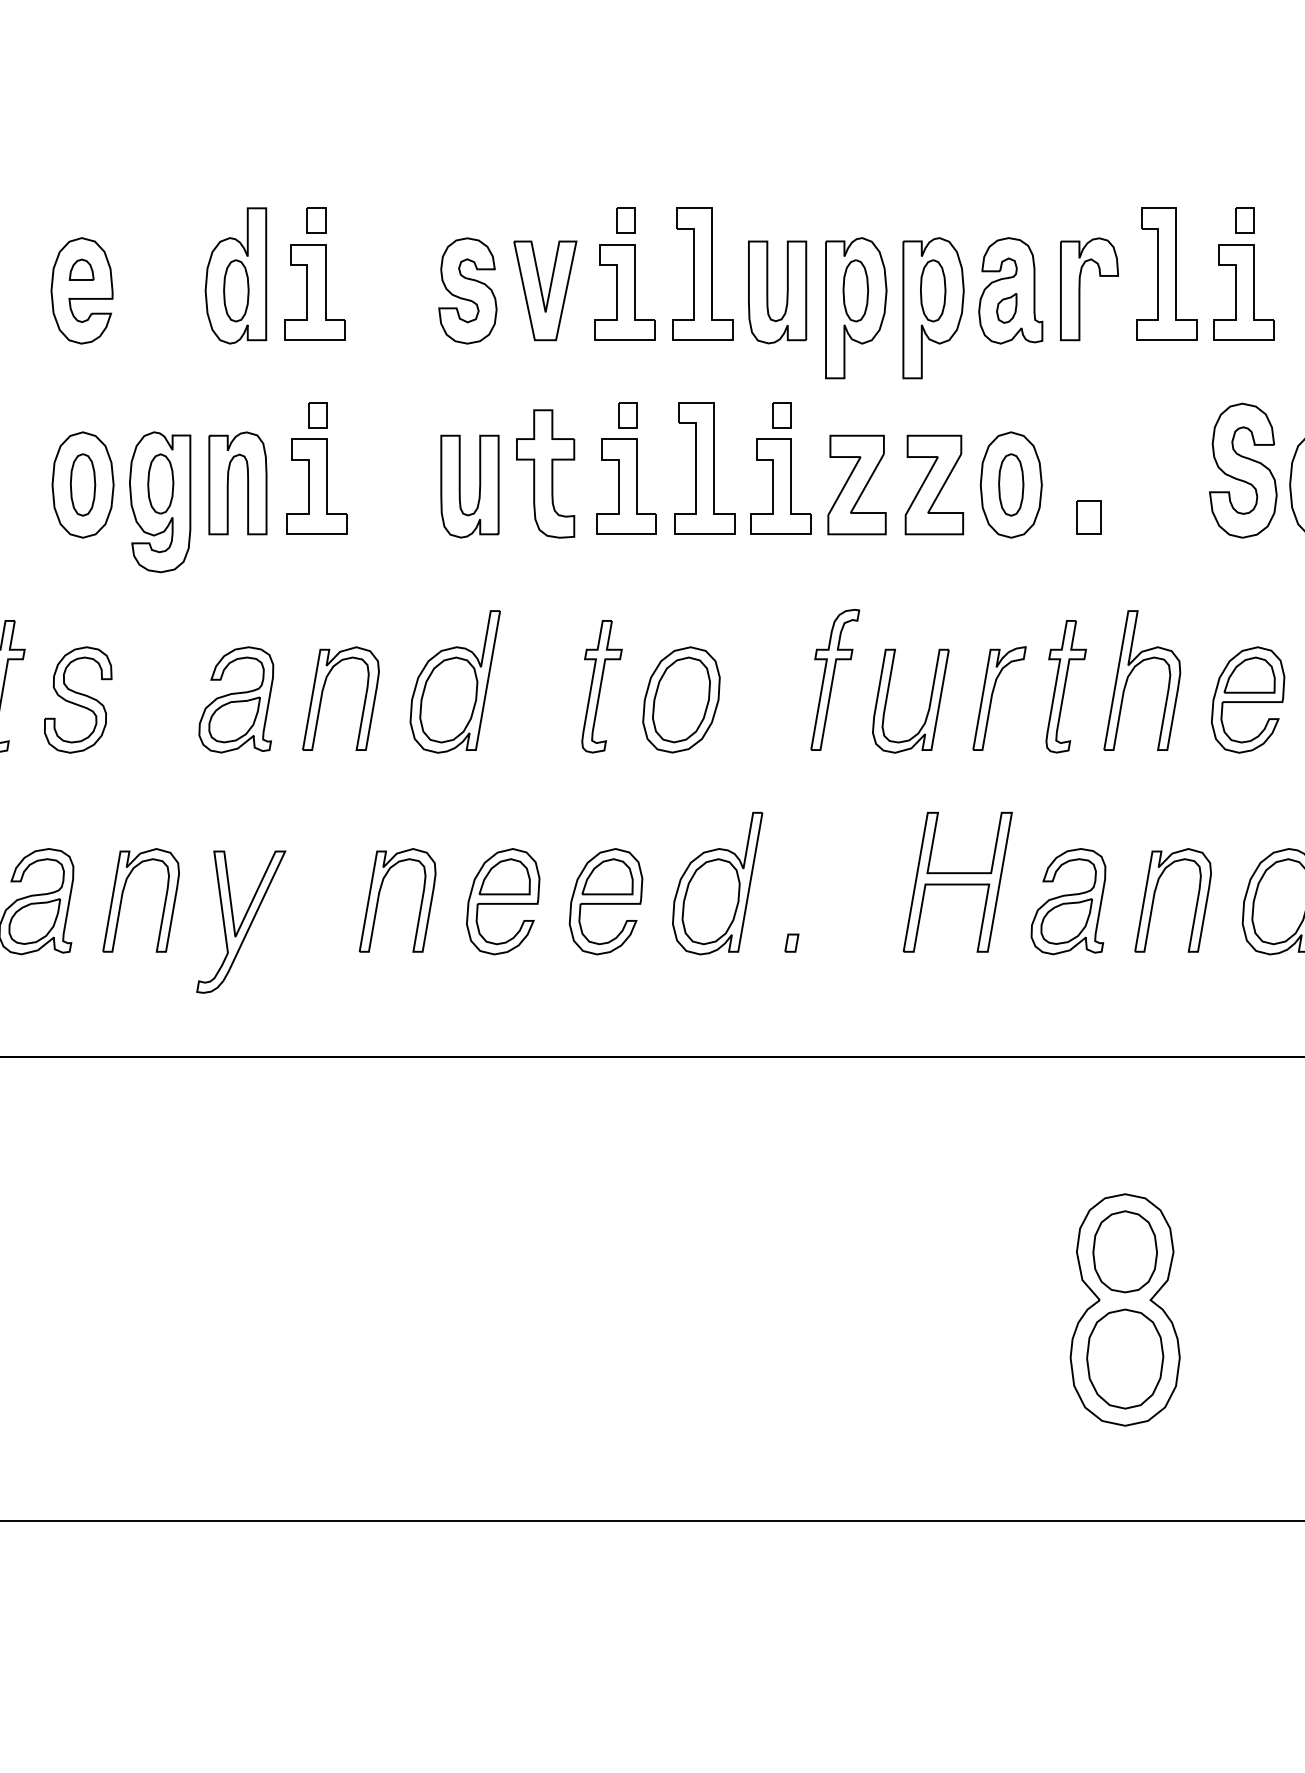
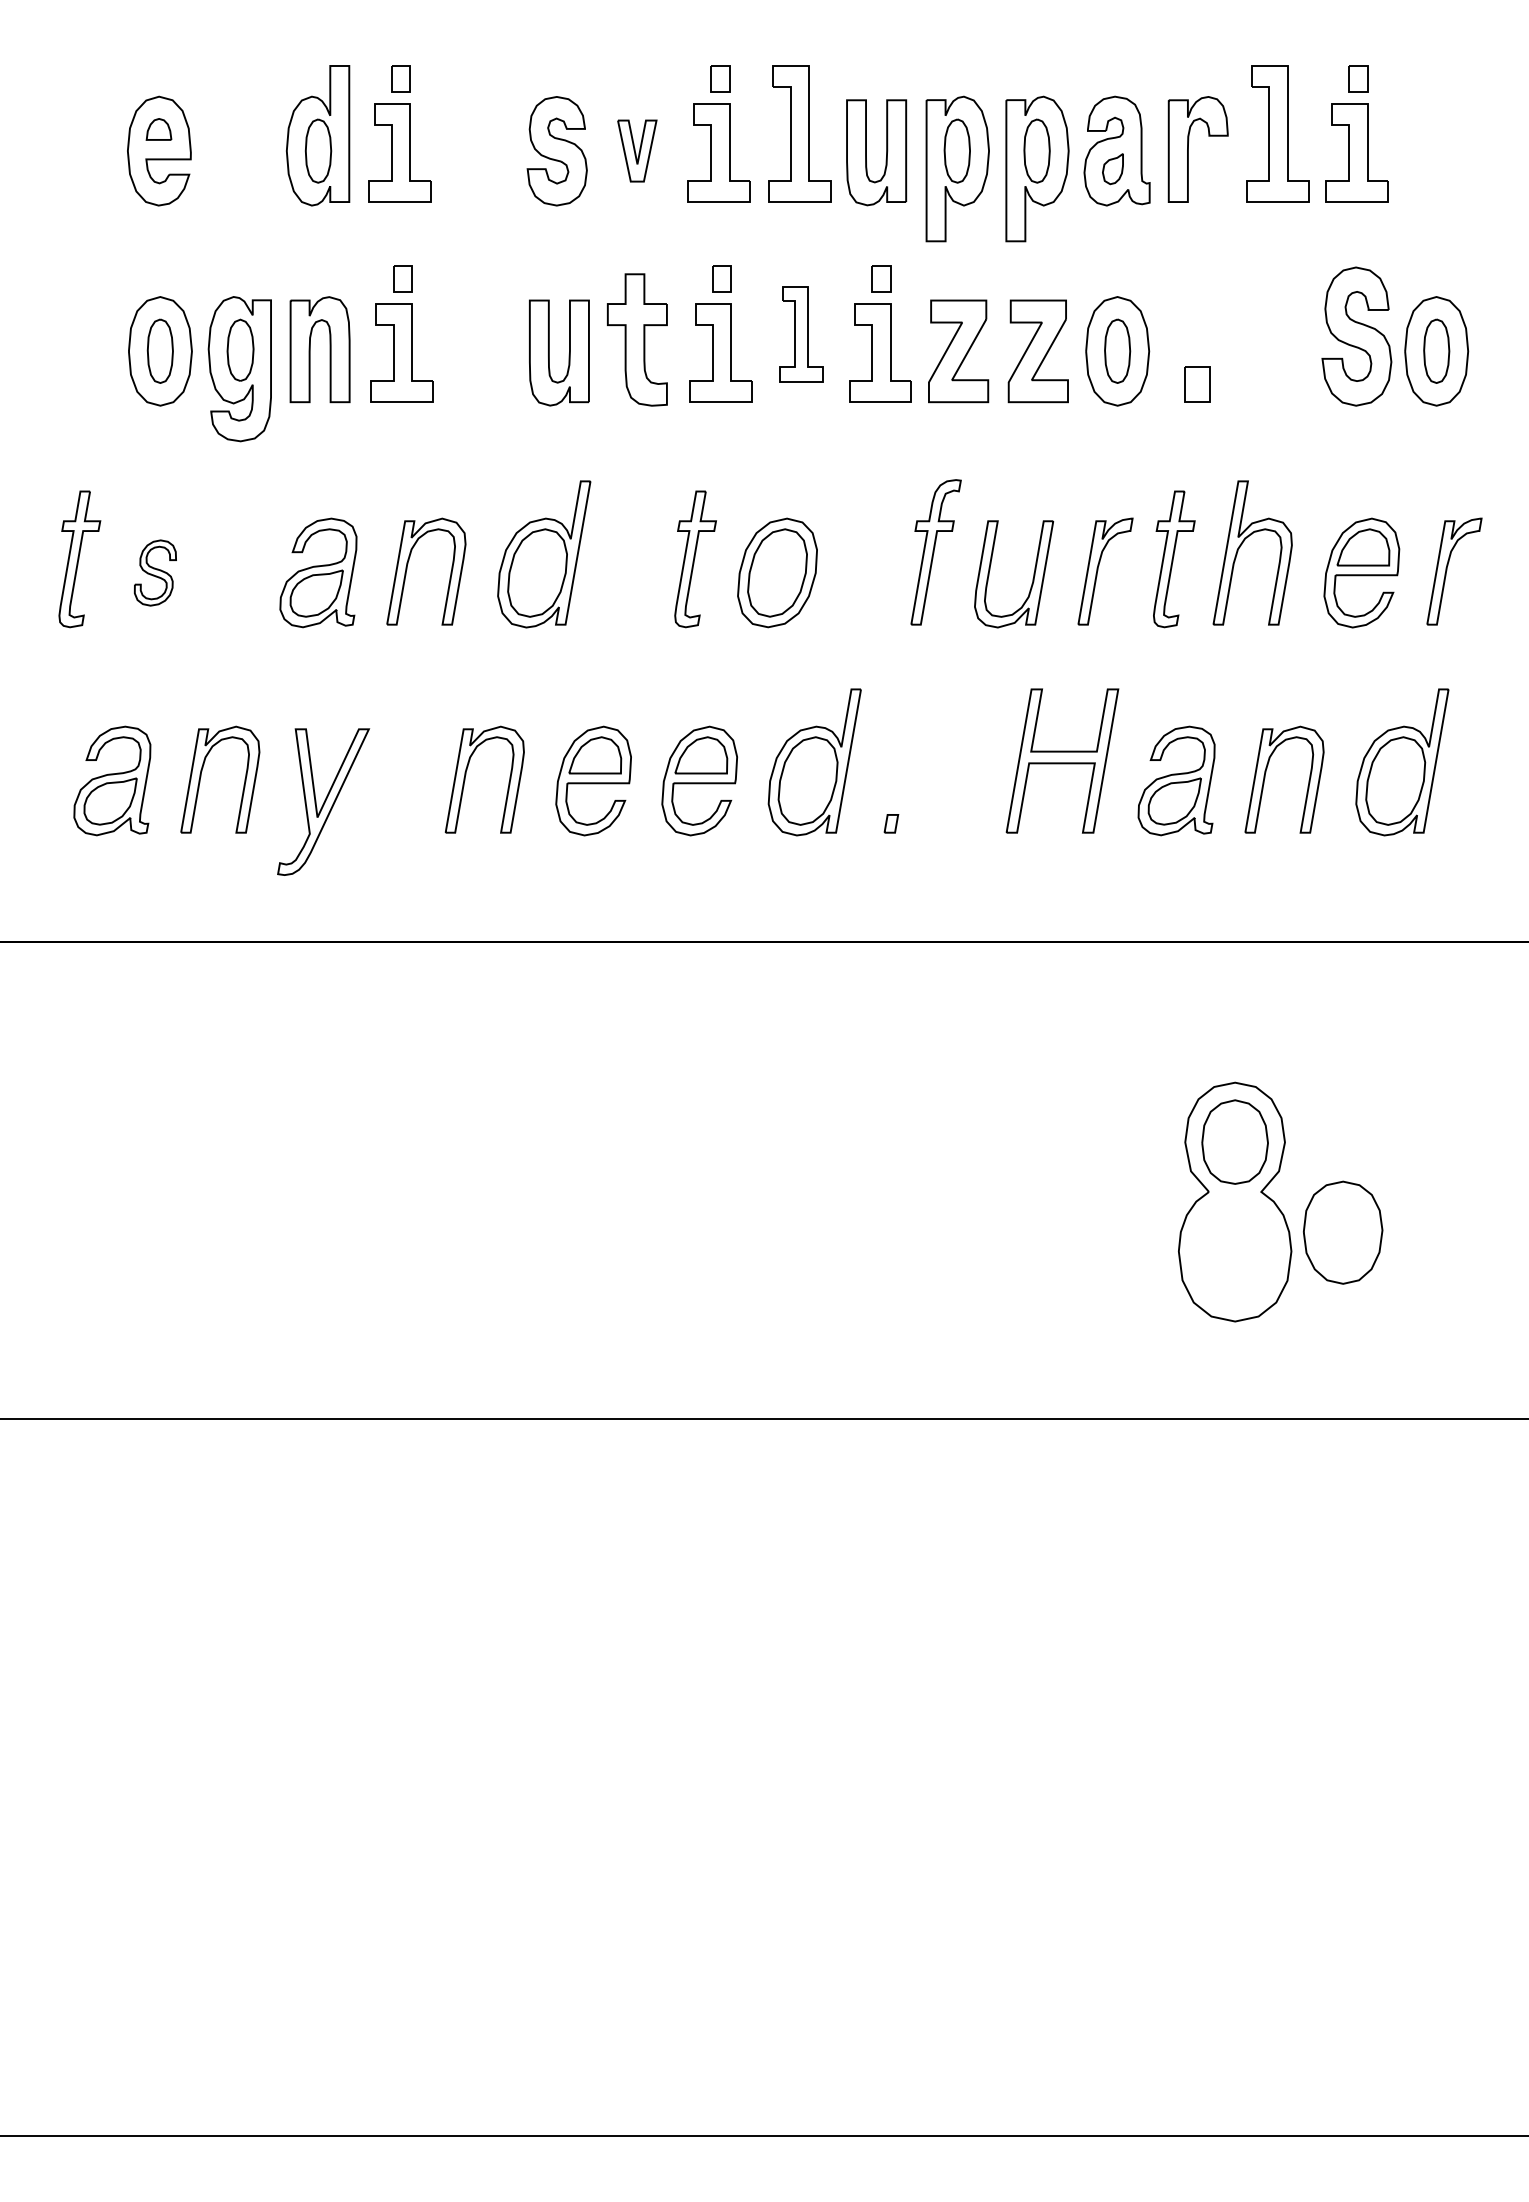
part: (545, 290) -> (637, 150), size x0.6
part: (704, 467) -> (801, 333), size x0.7
part: (78, 699) -> (155, 572), size x0.6
part: (1125, 1358) -> (1343, 1232), moved

